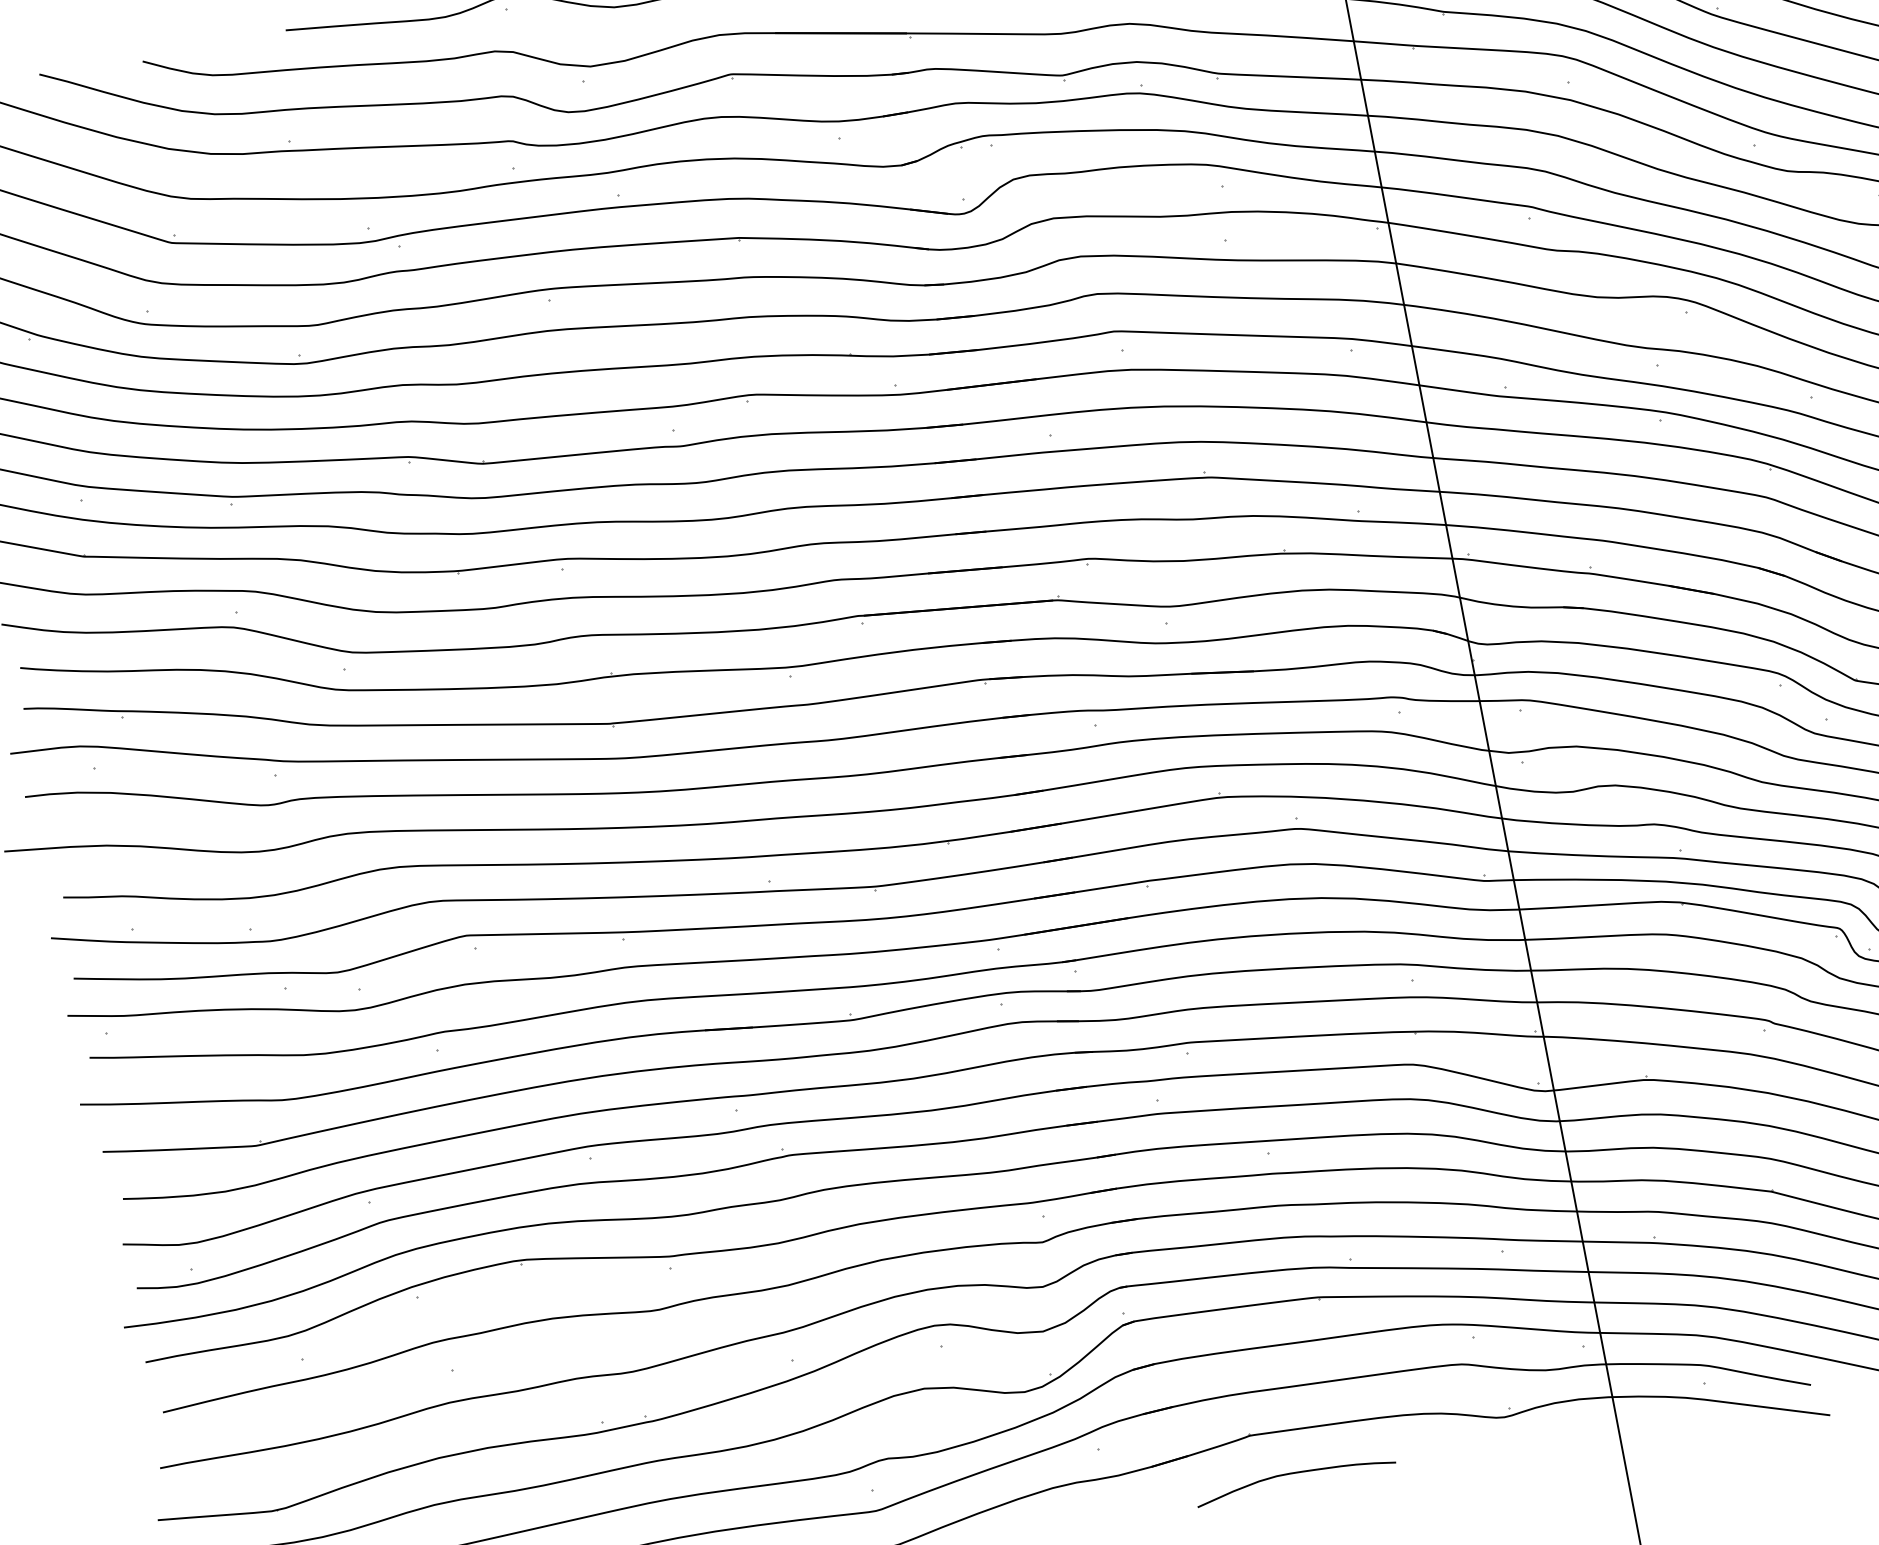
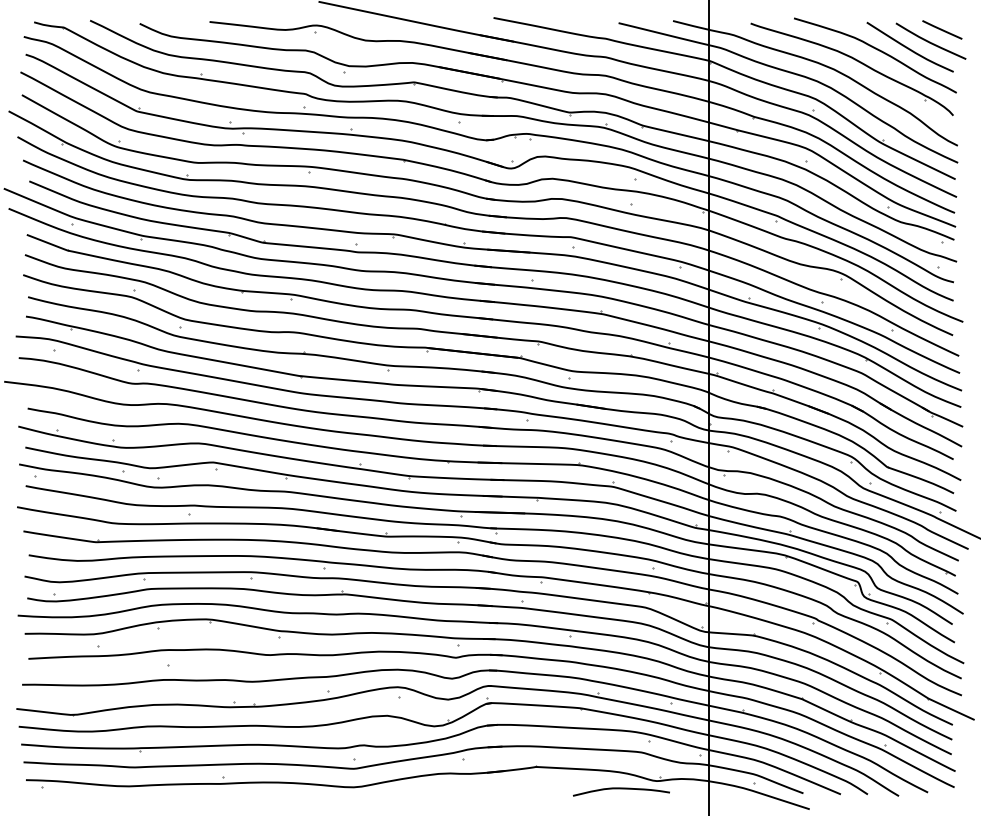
curve: (1295, 1475) -> (621, 789), moved

